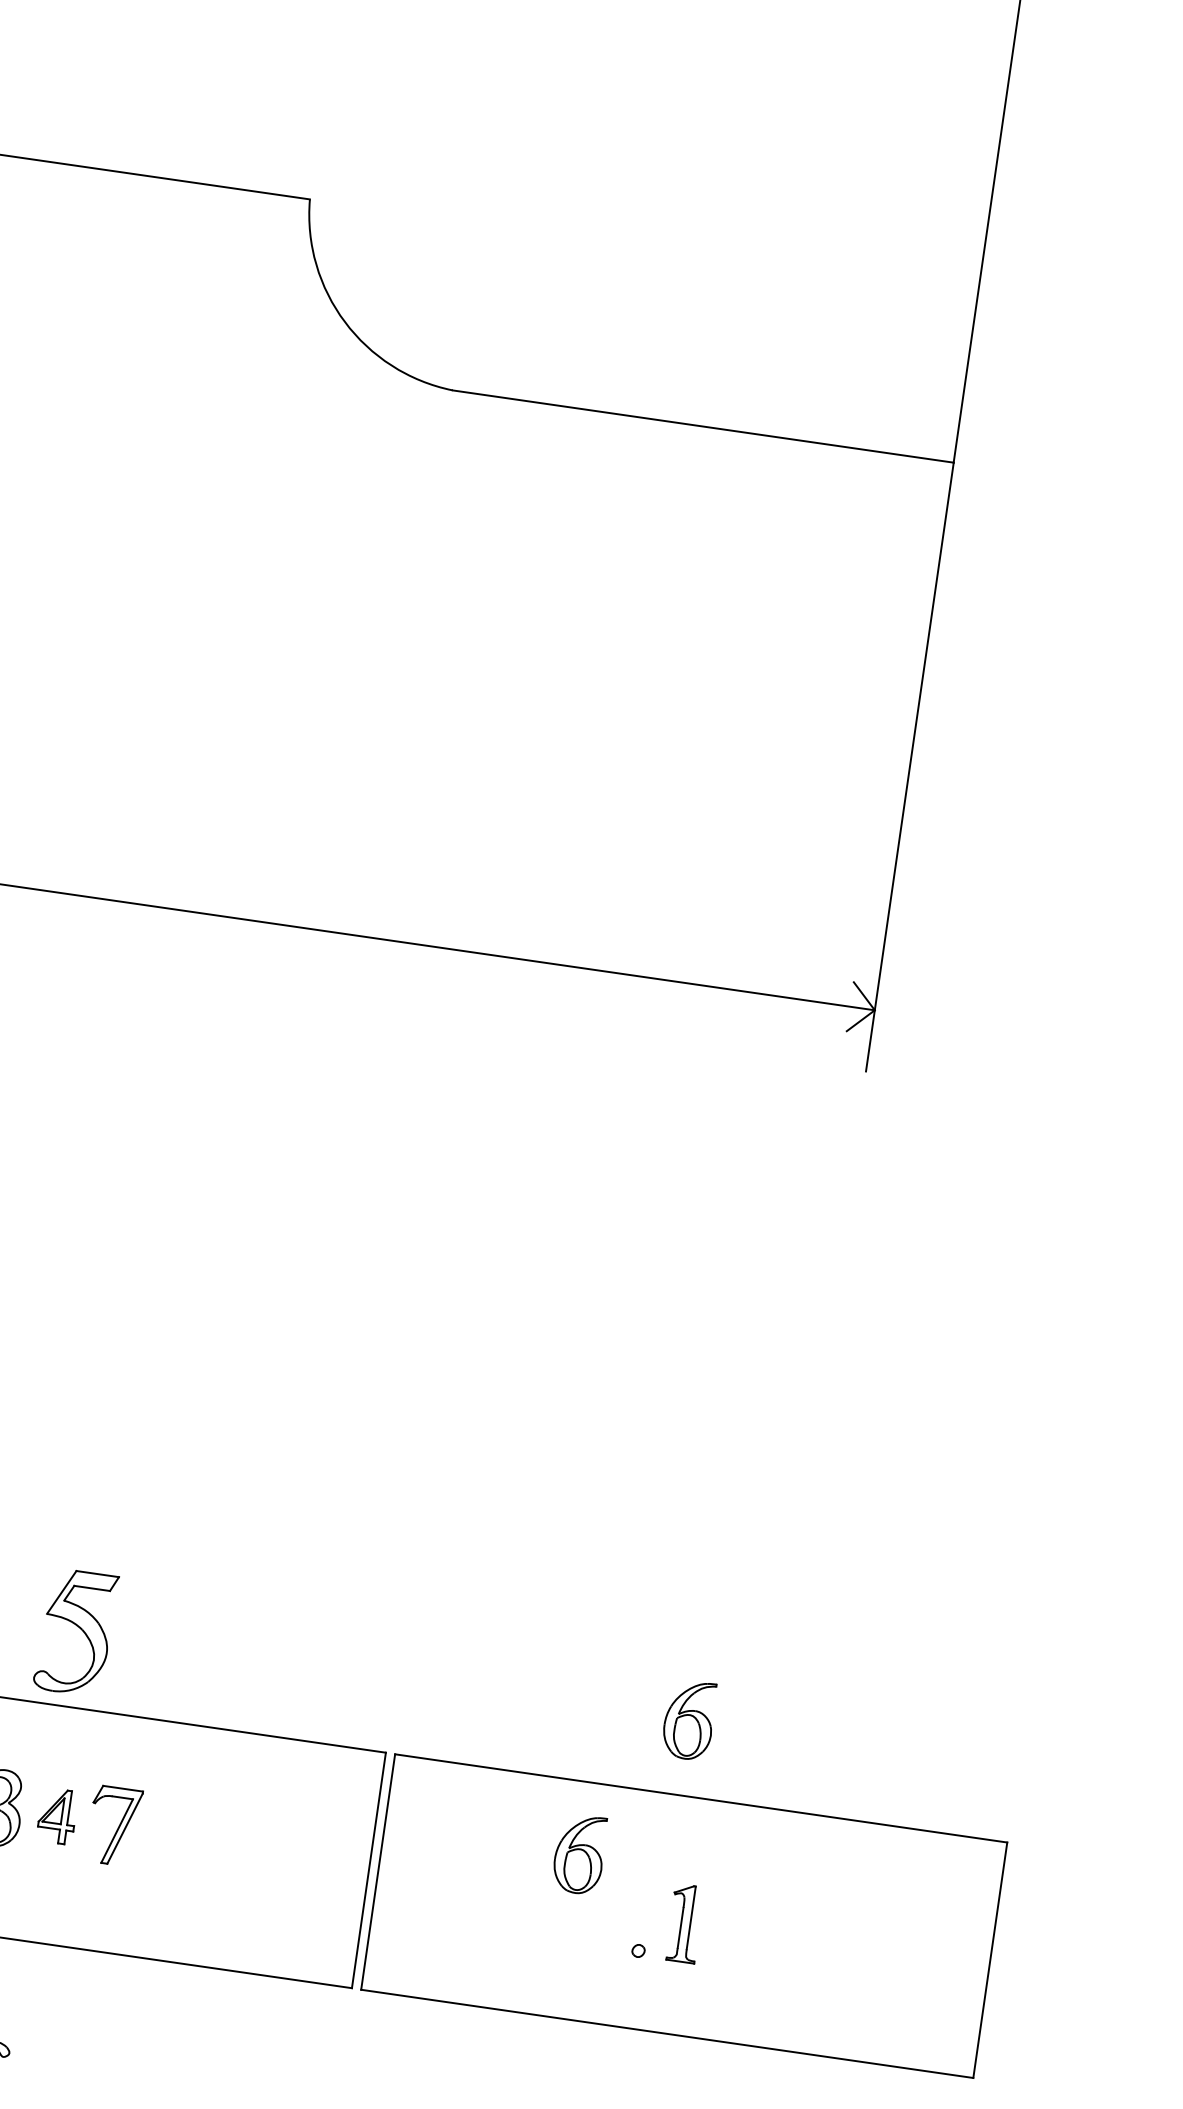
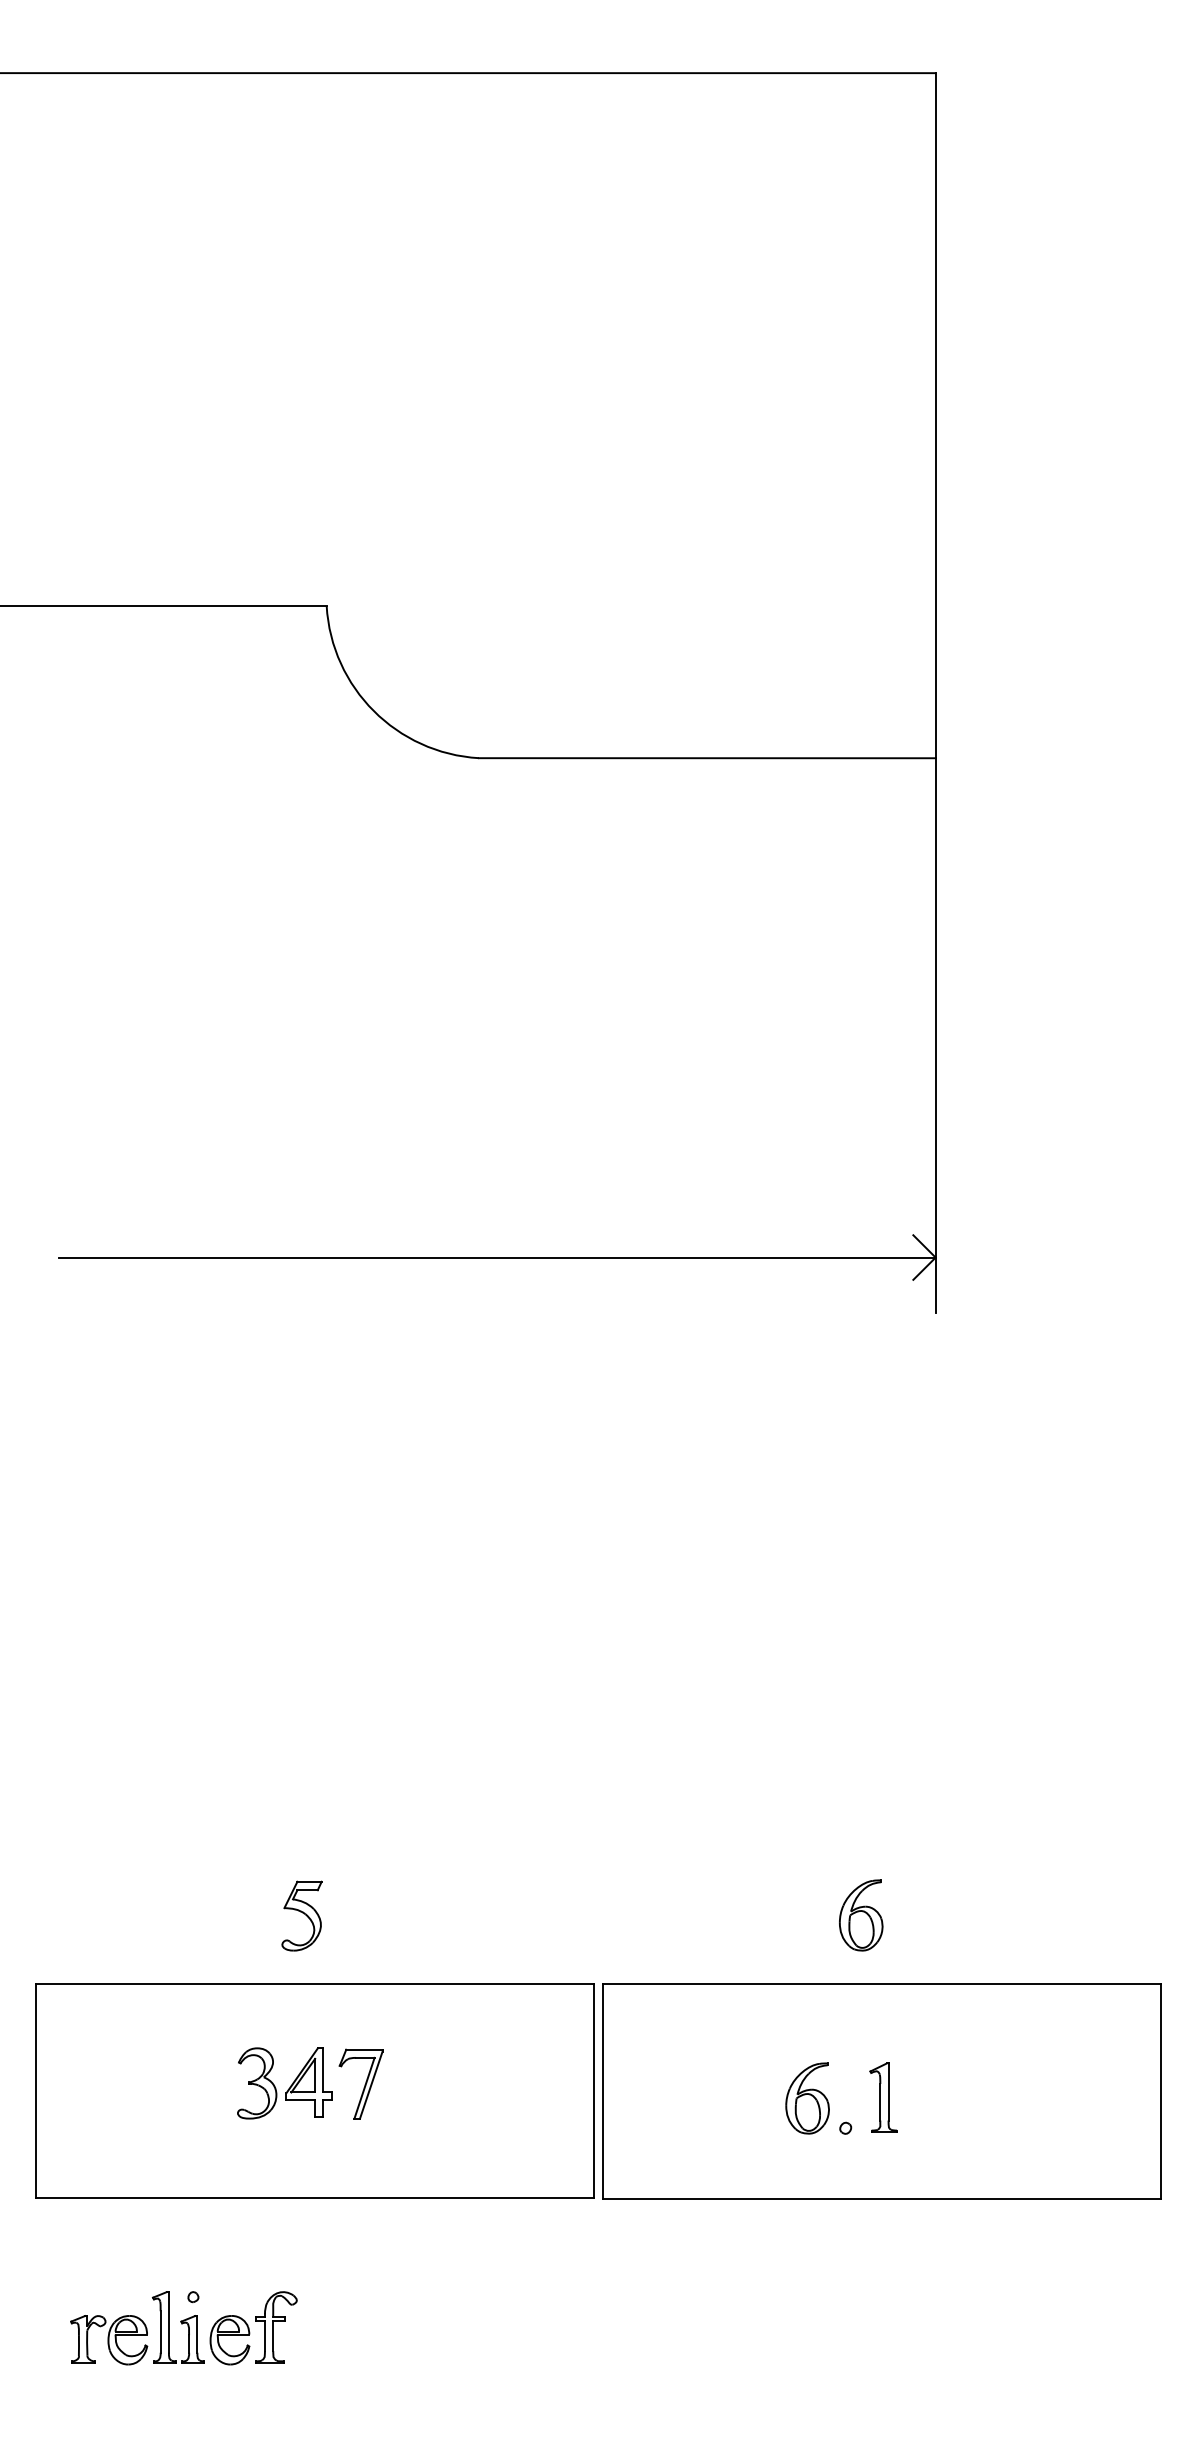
part: (75, 1631) -> (301, 1915), size x0.62
part: (56, 1815) -> (308, 2082), size x1.43
part: (579, 1854) -> (807, 2098), moved

